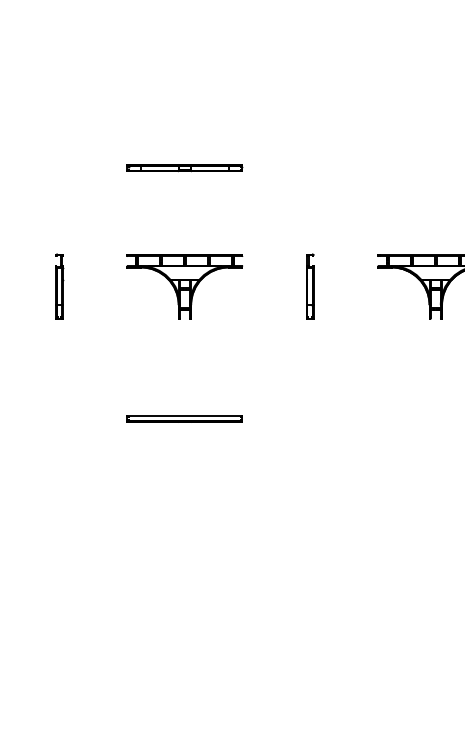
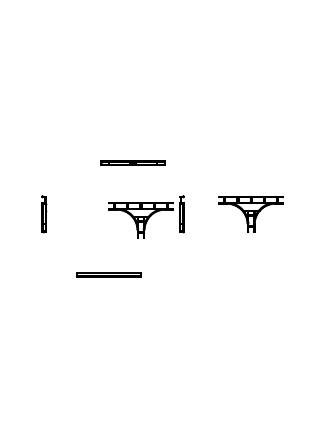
part: (184, 167) -> (132, 162), moved
part: (184, 287) -> (140, 220), moved
part: (184, 418) -> (108, 274), moved

